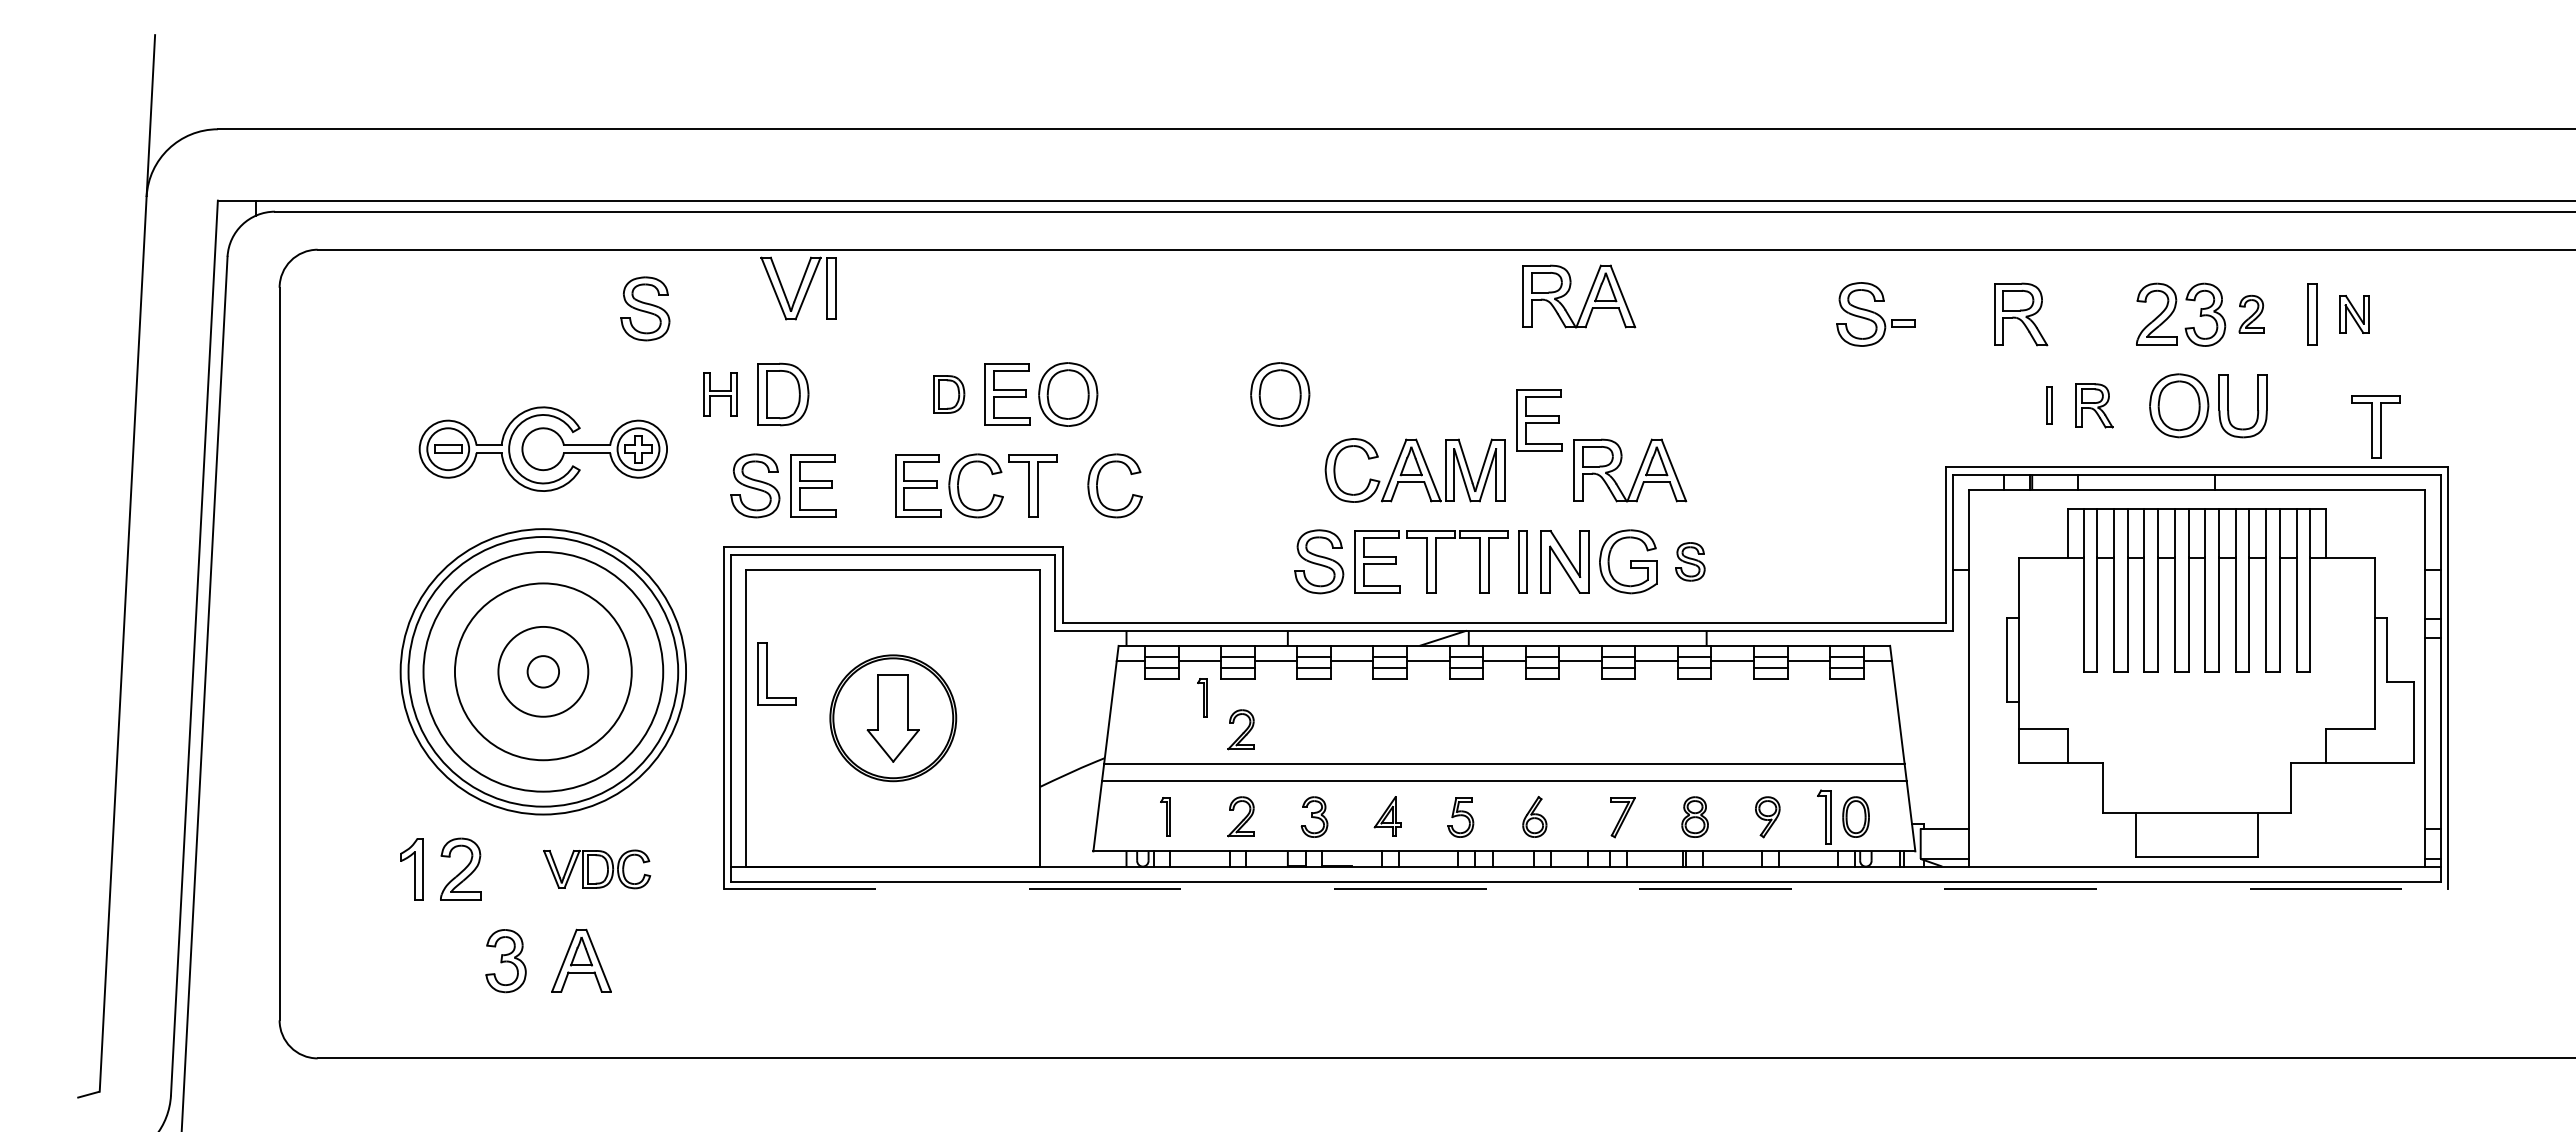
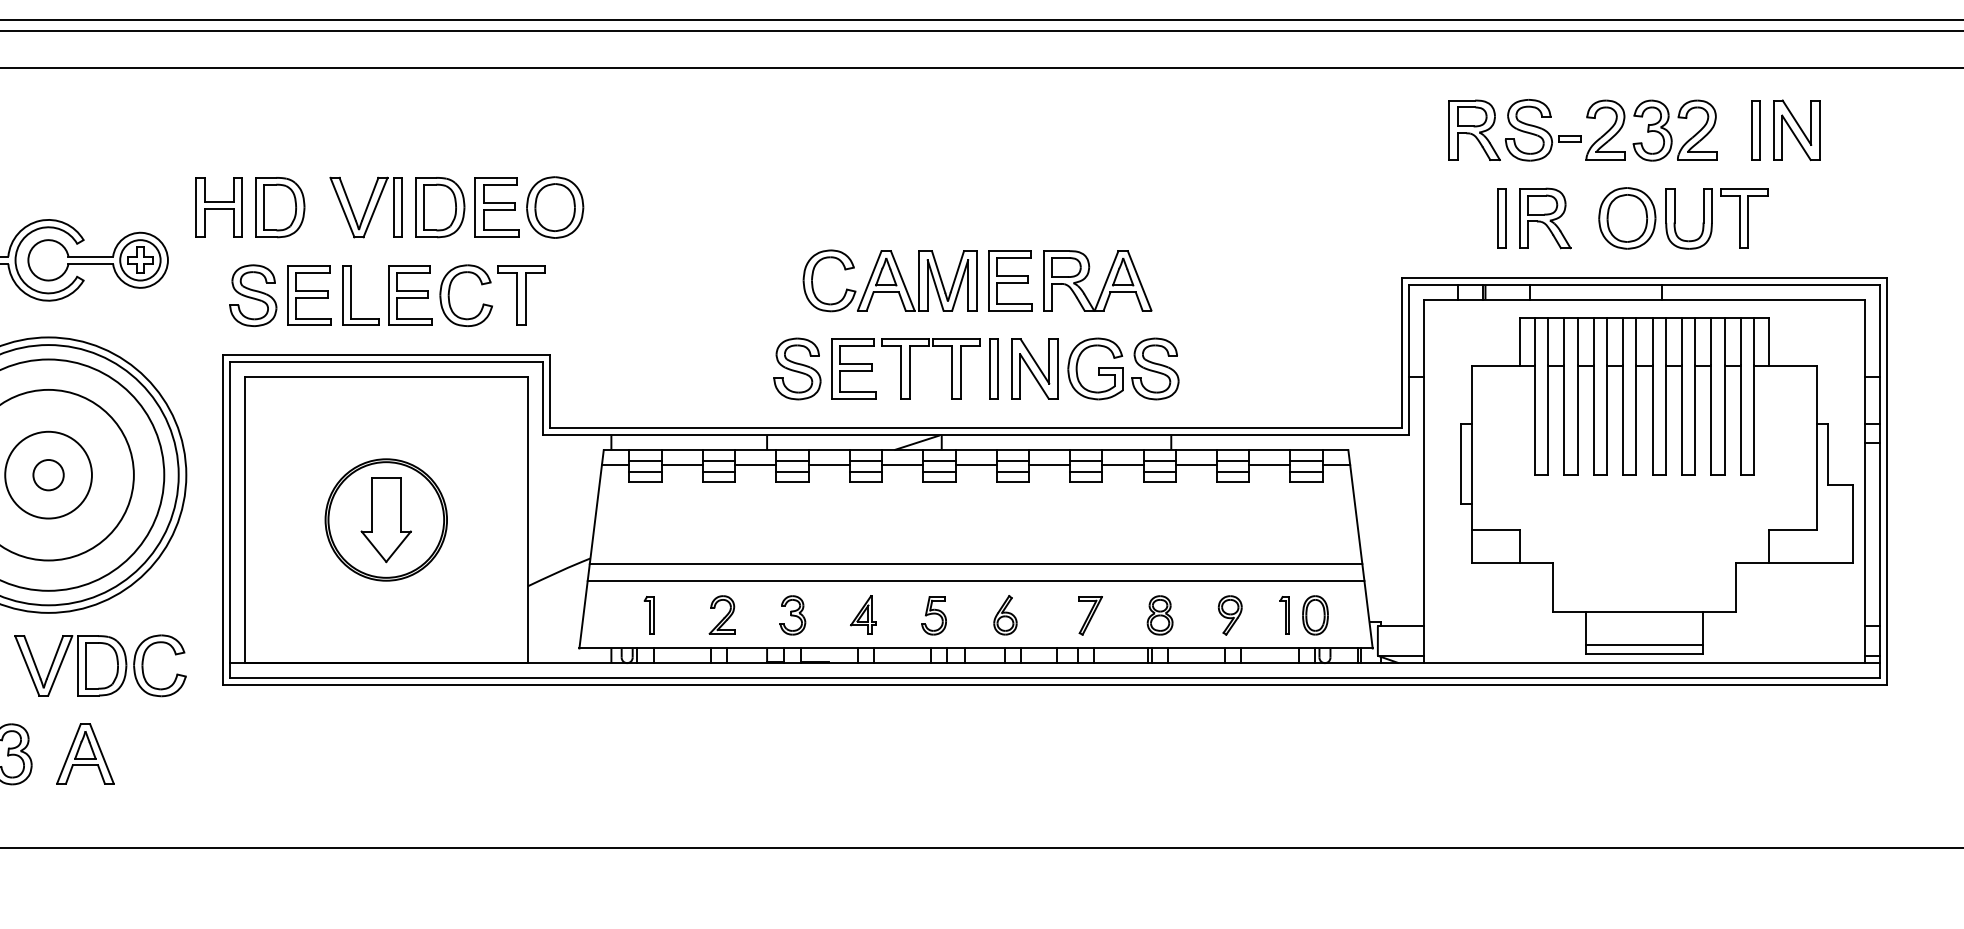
part: (798, 288) -> (366, 207), moved
part: (1586, 298) -> (1055, 114), removed
part: (645, 308) -> (147, 124), removed
part: (2251, 313) -> (1697, 129), size x1.67
part: (1875, 314) -> (1542, 130), moved
part: (2354, 314) -> (1796, 130), size x1.67
part: (719, 394) -> (218, 207), size x1.43
part: (949, 394) -> (440, 207), size x1.67
part: (1280, 394) -> (760, 207), removed
part: (2049, 405) -> (1502, 218), size x1.67
part: (2094, 405) -> (1545, 218), size x1.43
part: (1539, 420) -> (1009, 280), moved
part: (2375, 426) -> (1743, 218), moved
part: (1098, 481) -> (584, 291), removed
part: (1690, 561) -> (1155, 368), size x1.67
part: (767, 673) -> (351, 295), moved
part: (1202, 697) -> (684, 499), removed
part: (1240, 729) -> (721, 530), removed
part: (1823, 816) -> (1284, 614), size x0.71
line: (2196, 847) -> (1644, 644), added
part: (596, 869) -> (99, 665), size x1.67
line: (1586, 889) -> (1055, 685), dashed -> solid

